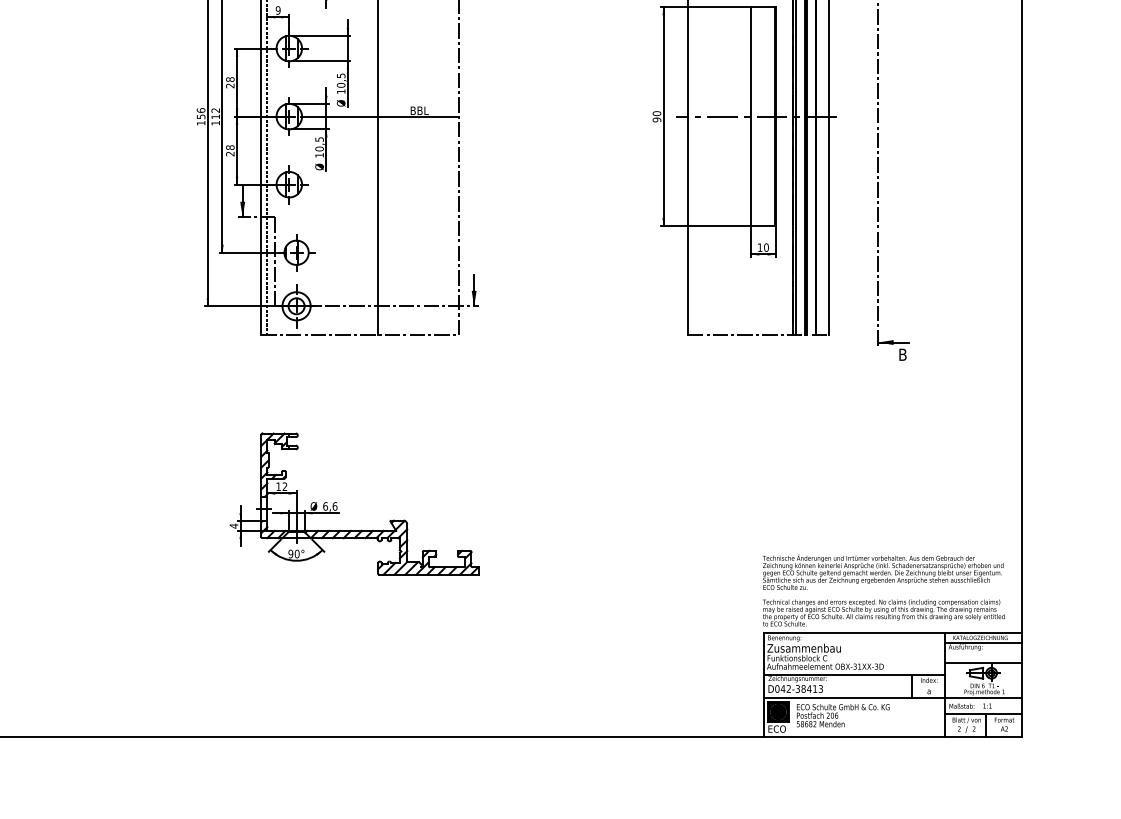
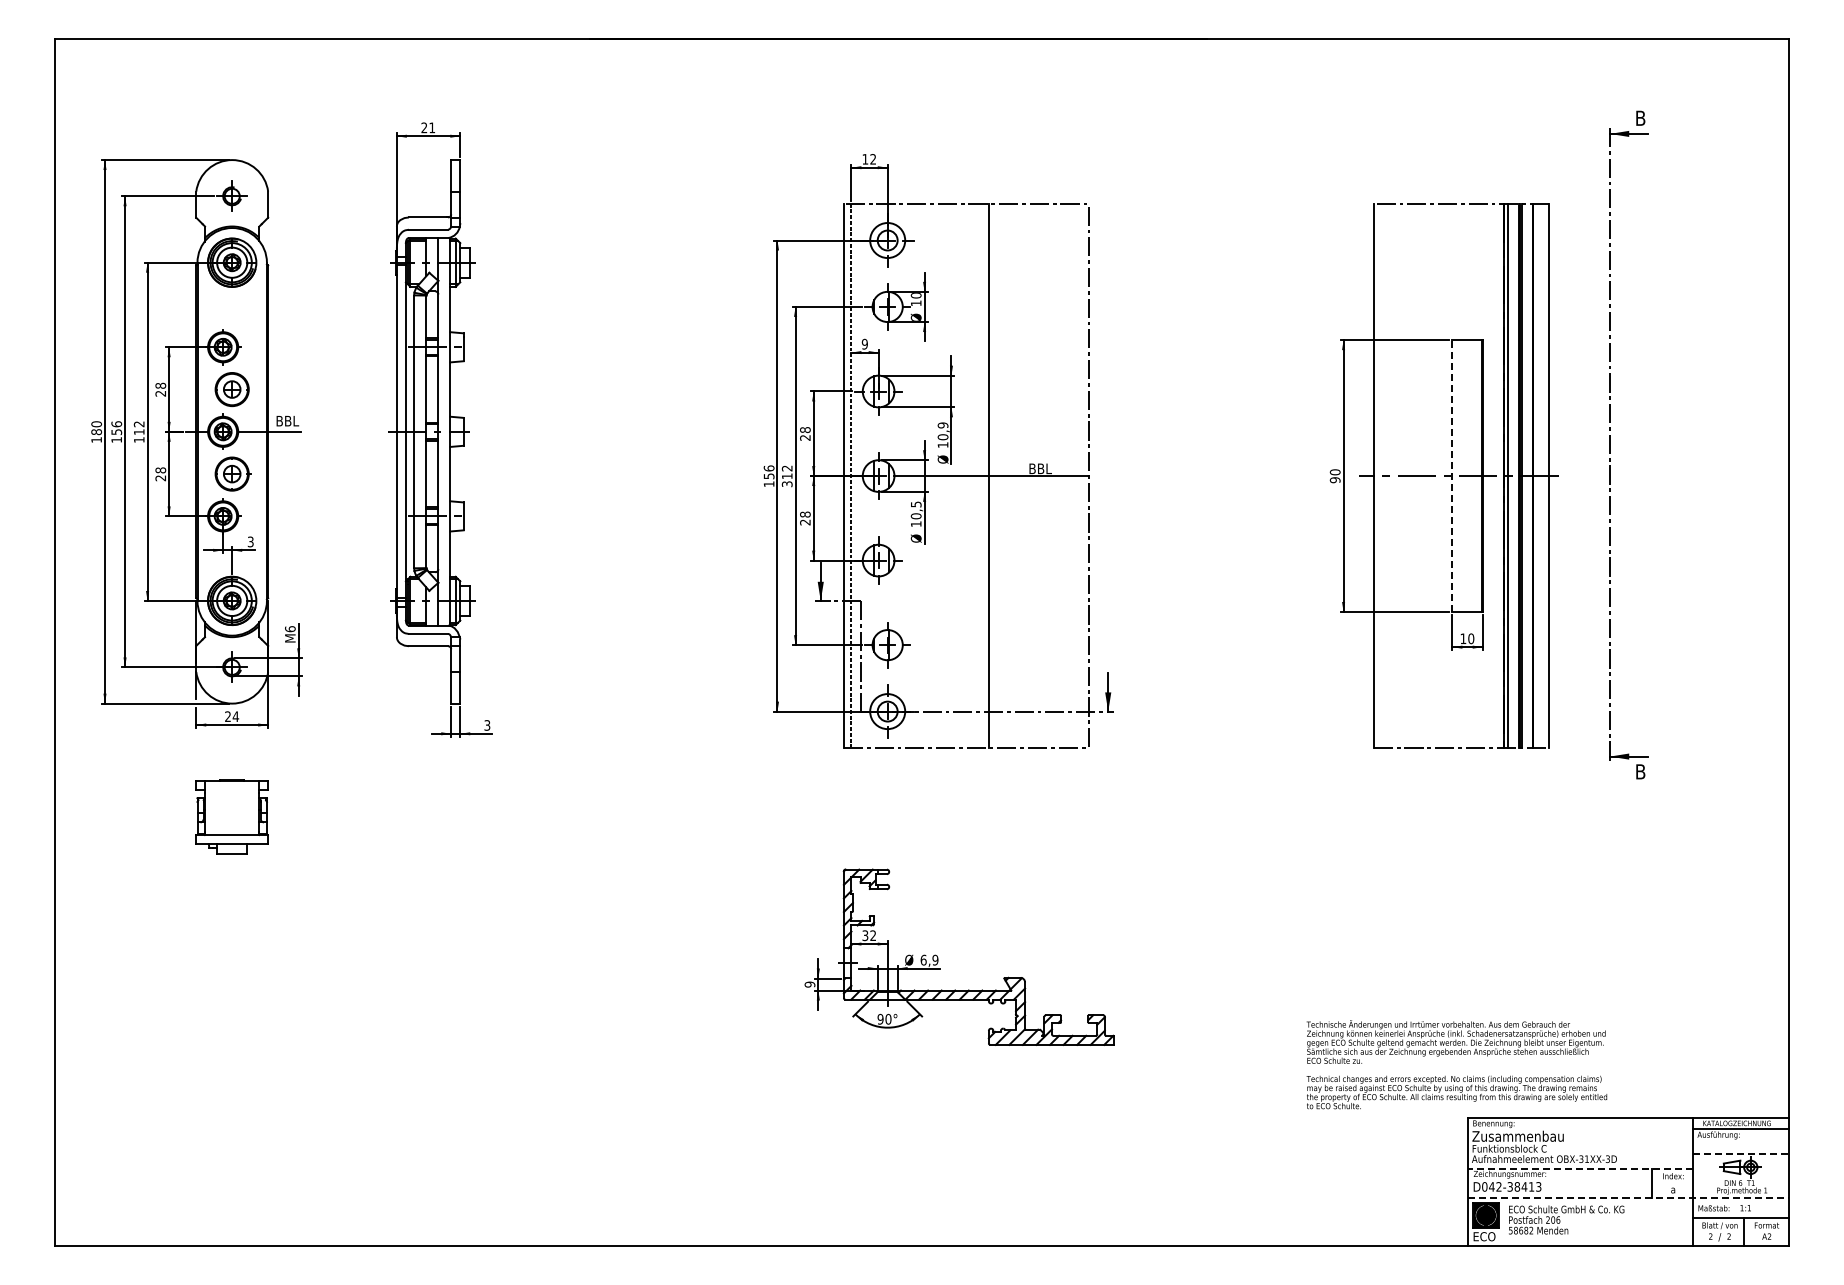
text: (340, 75) -> (942, 425), 10,5 -> 10,9
line: (751, 116) -> (1452, 476), solid -> dashed
text: (215, 123) -> (786, 484), 112 -> 312
text: (278, 486) -> (865, 935), 12 -> 32
text: (335, 505) -> (935, 959), 6,6 -> 6,9
text: (233, 526) -> (809, 984), 4 -> 9
text: (883, 590) -> (1456, 1064), moved
line: (984, 662) -> (1741, 1154), solid -> dashed
line: (854, 674) -> (1580, 1168), solid -> dashed
line: (893, 698) -> (1629, 1198), solid -> dashed

